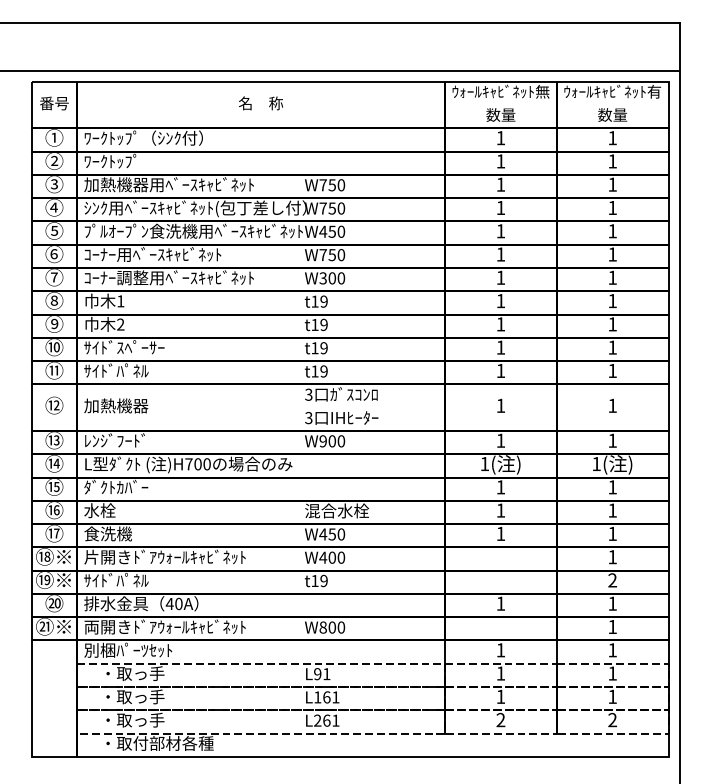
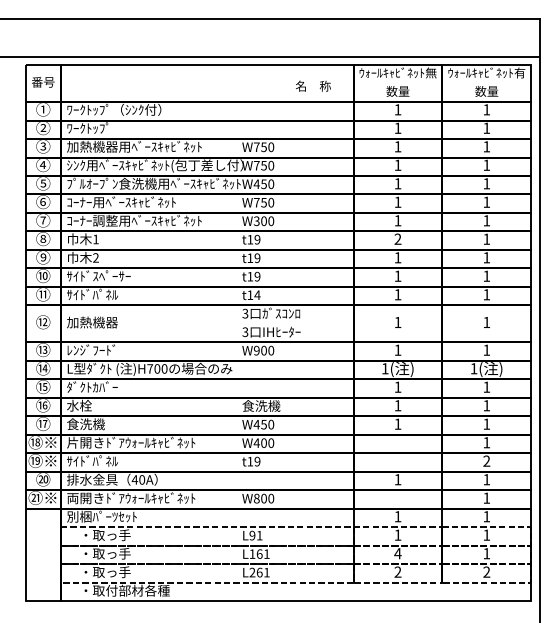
text: (261, 102) -> (313, 85), moved
text: (500, 300) -> (397, 238), 1 -> 2
text: (324, 371) -> (257, 295), t19 -> t14
text: (337, 510) -> (268, 405), 混合水栓 -> 食洗機
text: (500, 696) -> (397, 553), 1 -> 4

